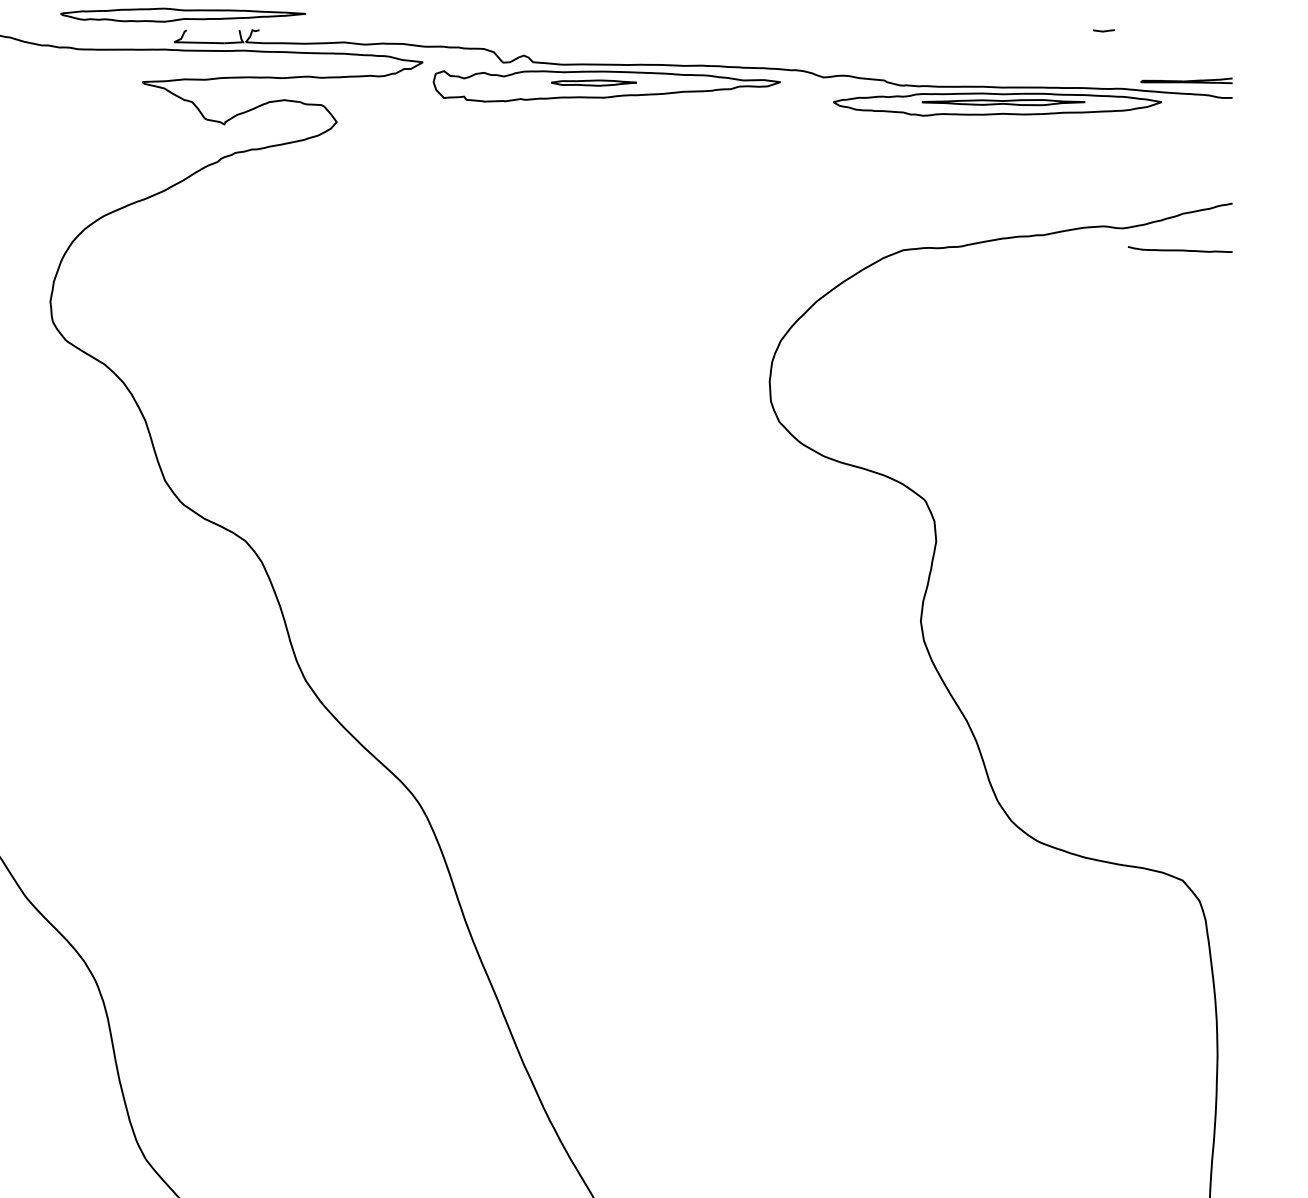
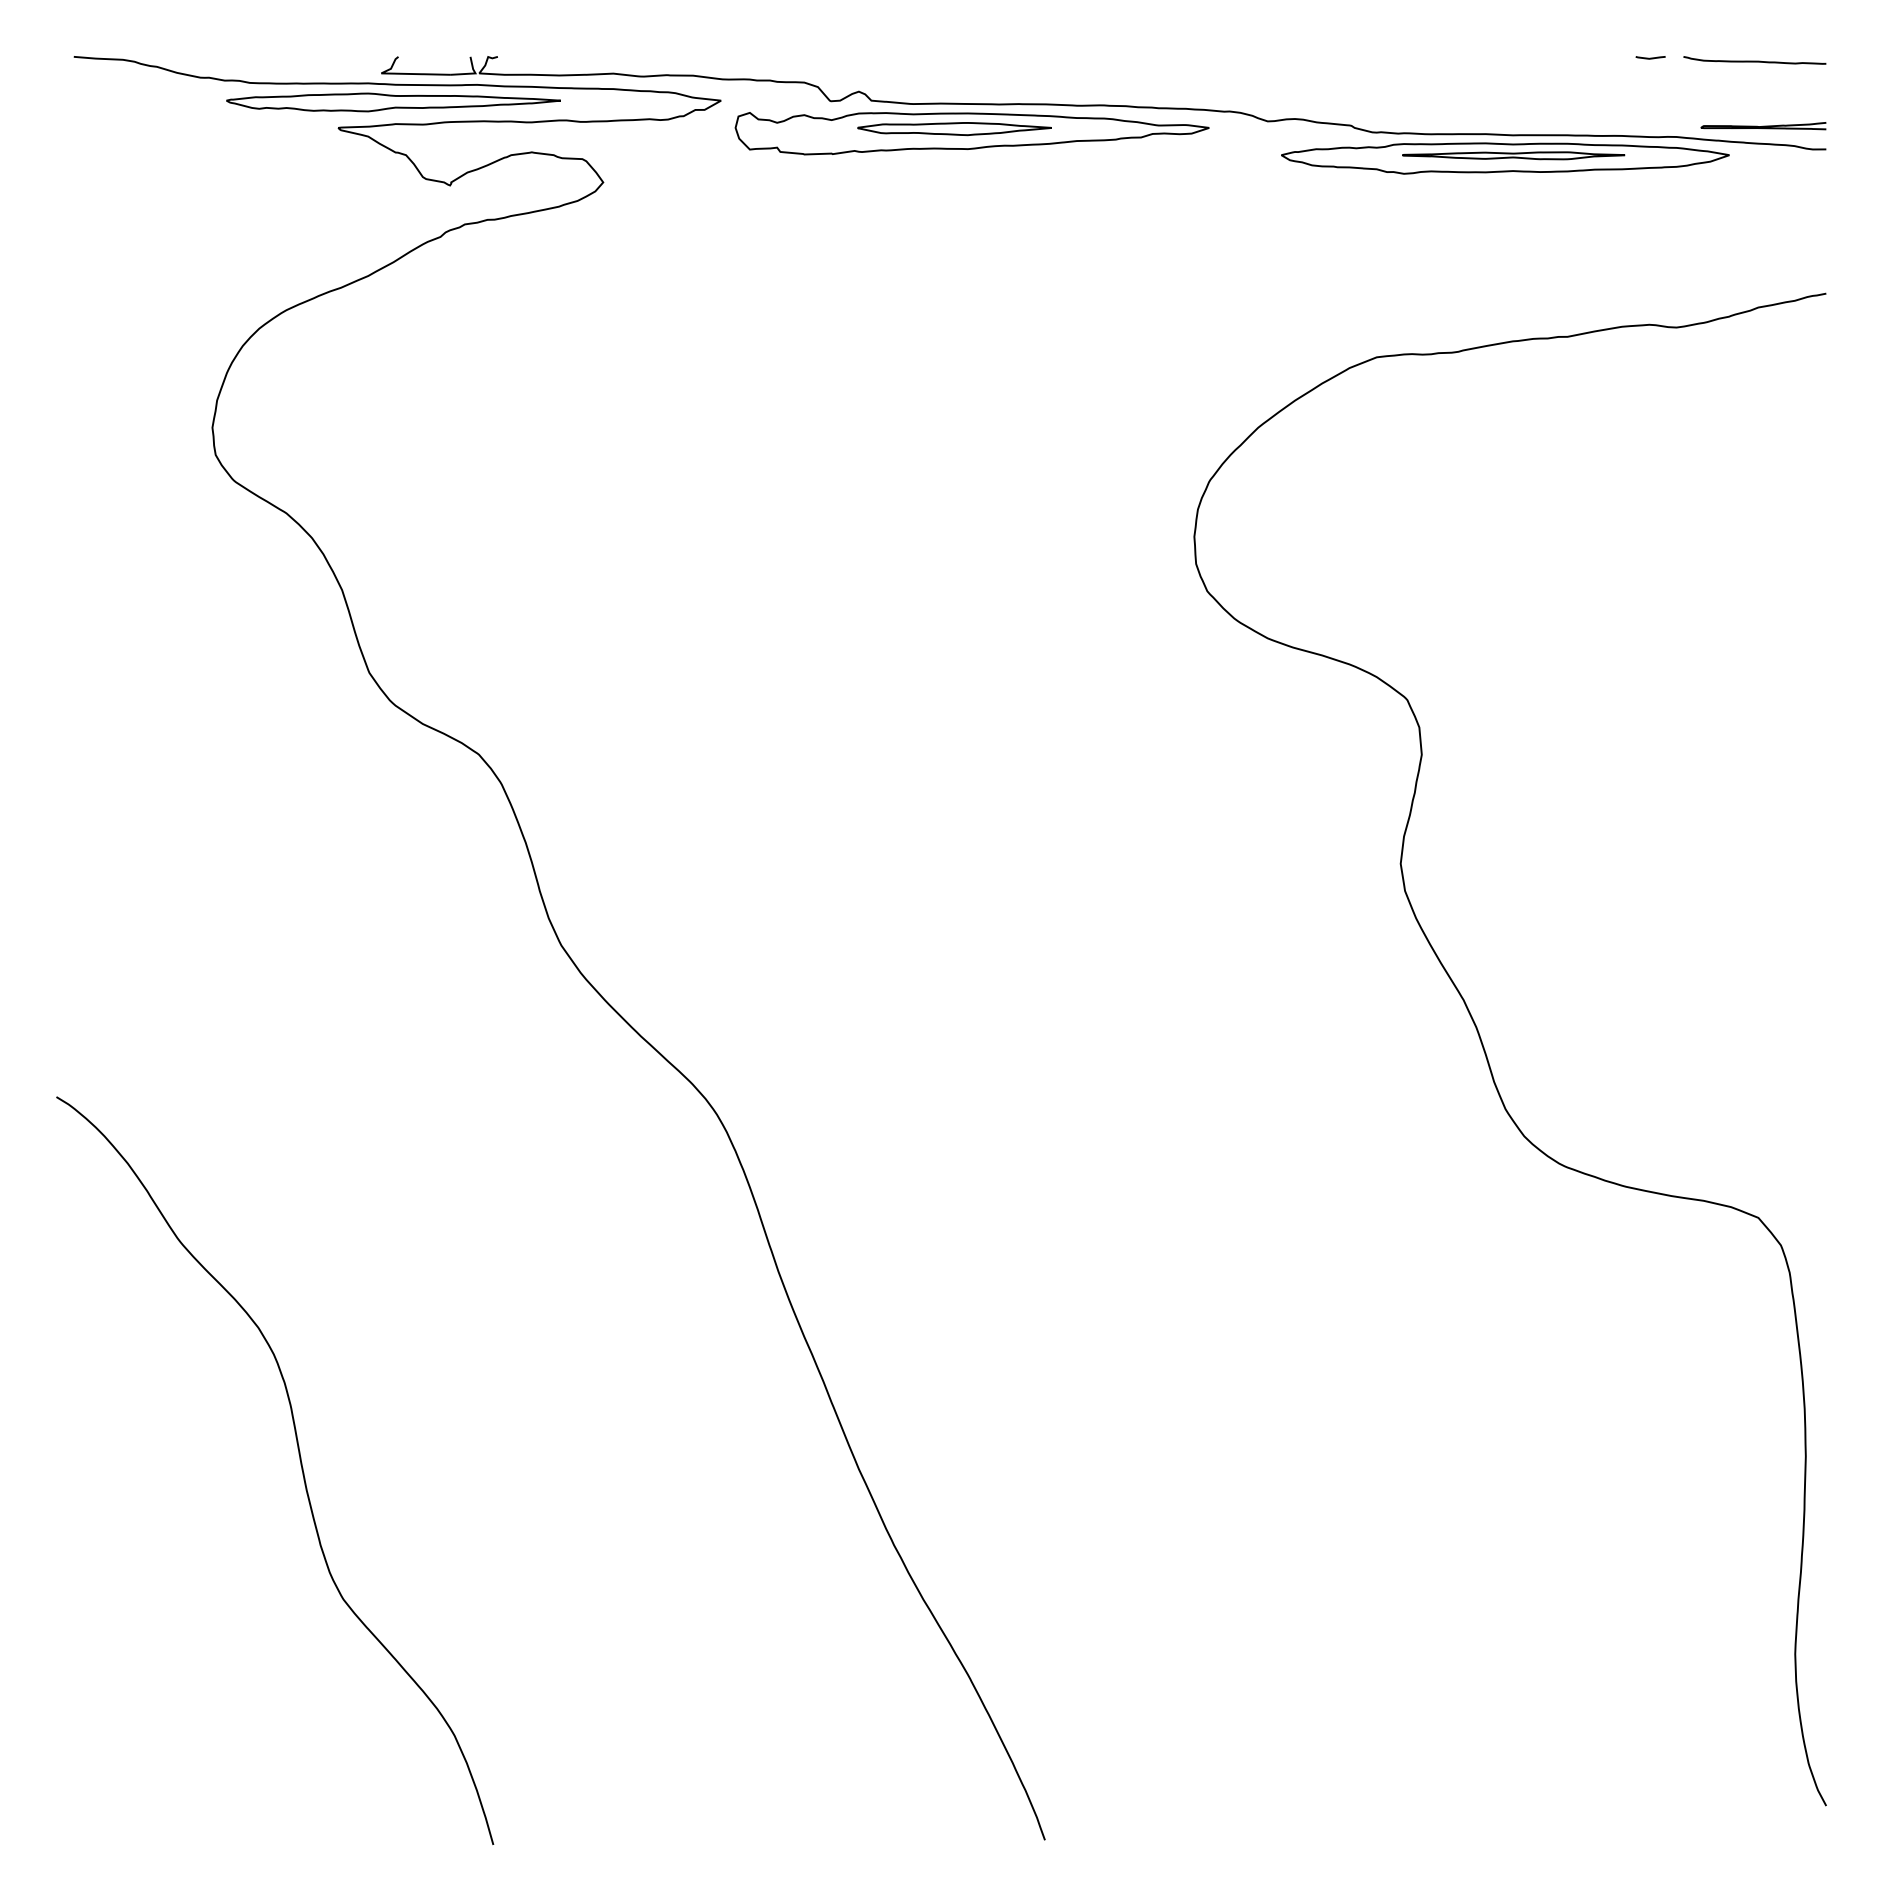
part: (183, 15) -> (393, 102), moved
part: (593, 83) -> (954, 129), size x1.67
curve: (1179, 249) -> (1754, 60), moved

